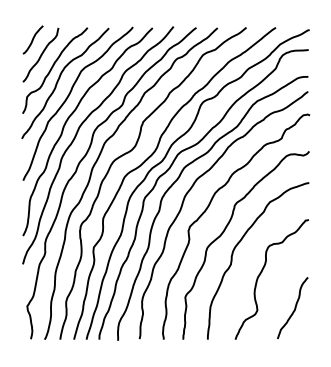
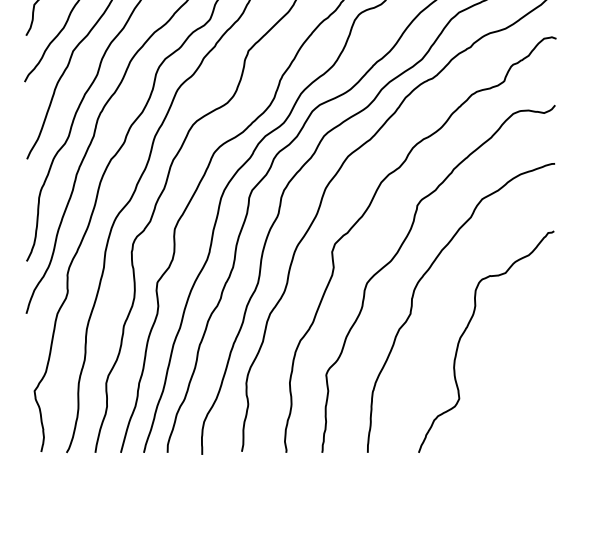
curve: (294, 308) -> (527, 395), removed

